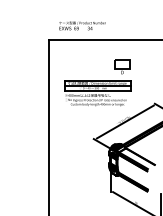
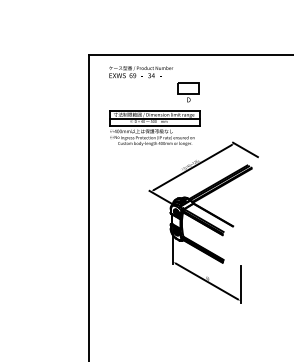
text: (82, 26) -> (140, 72), moved

